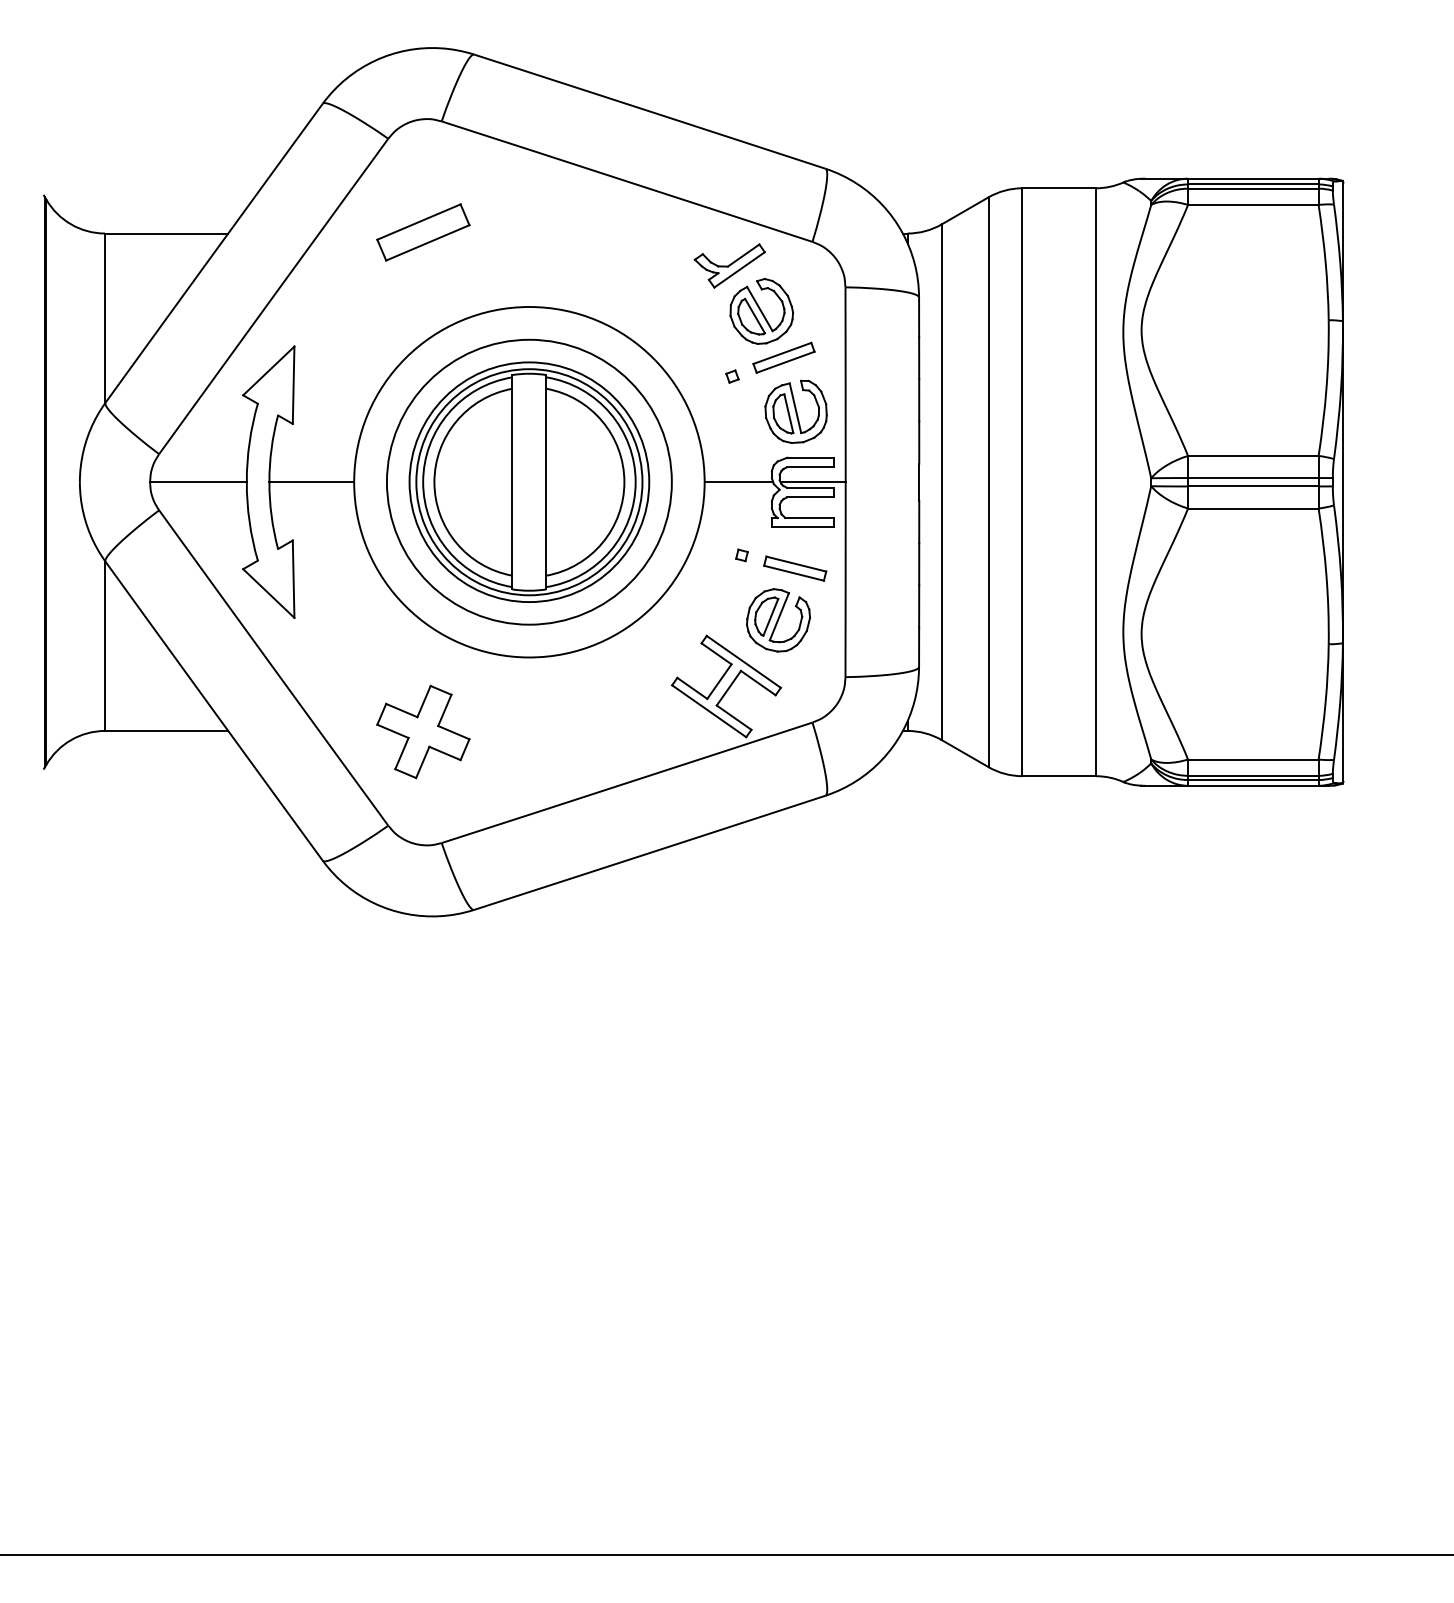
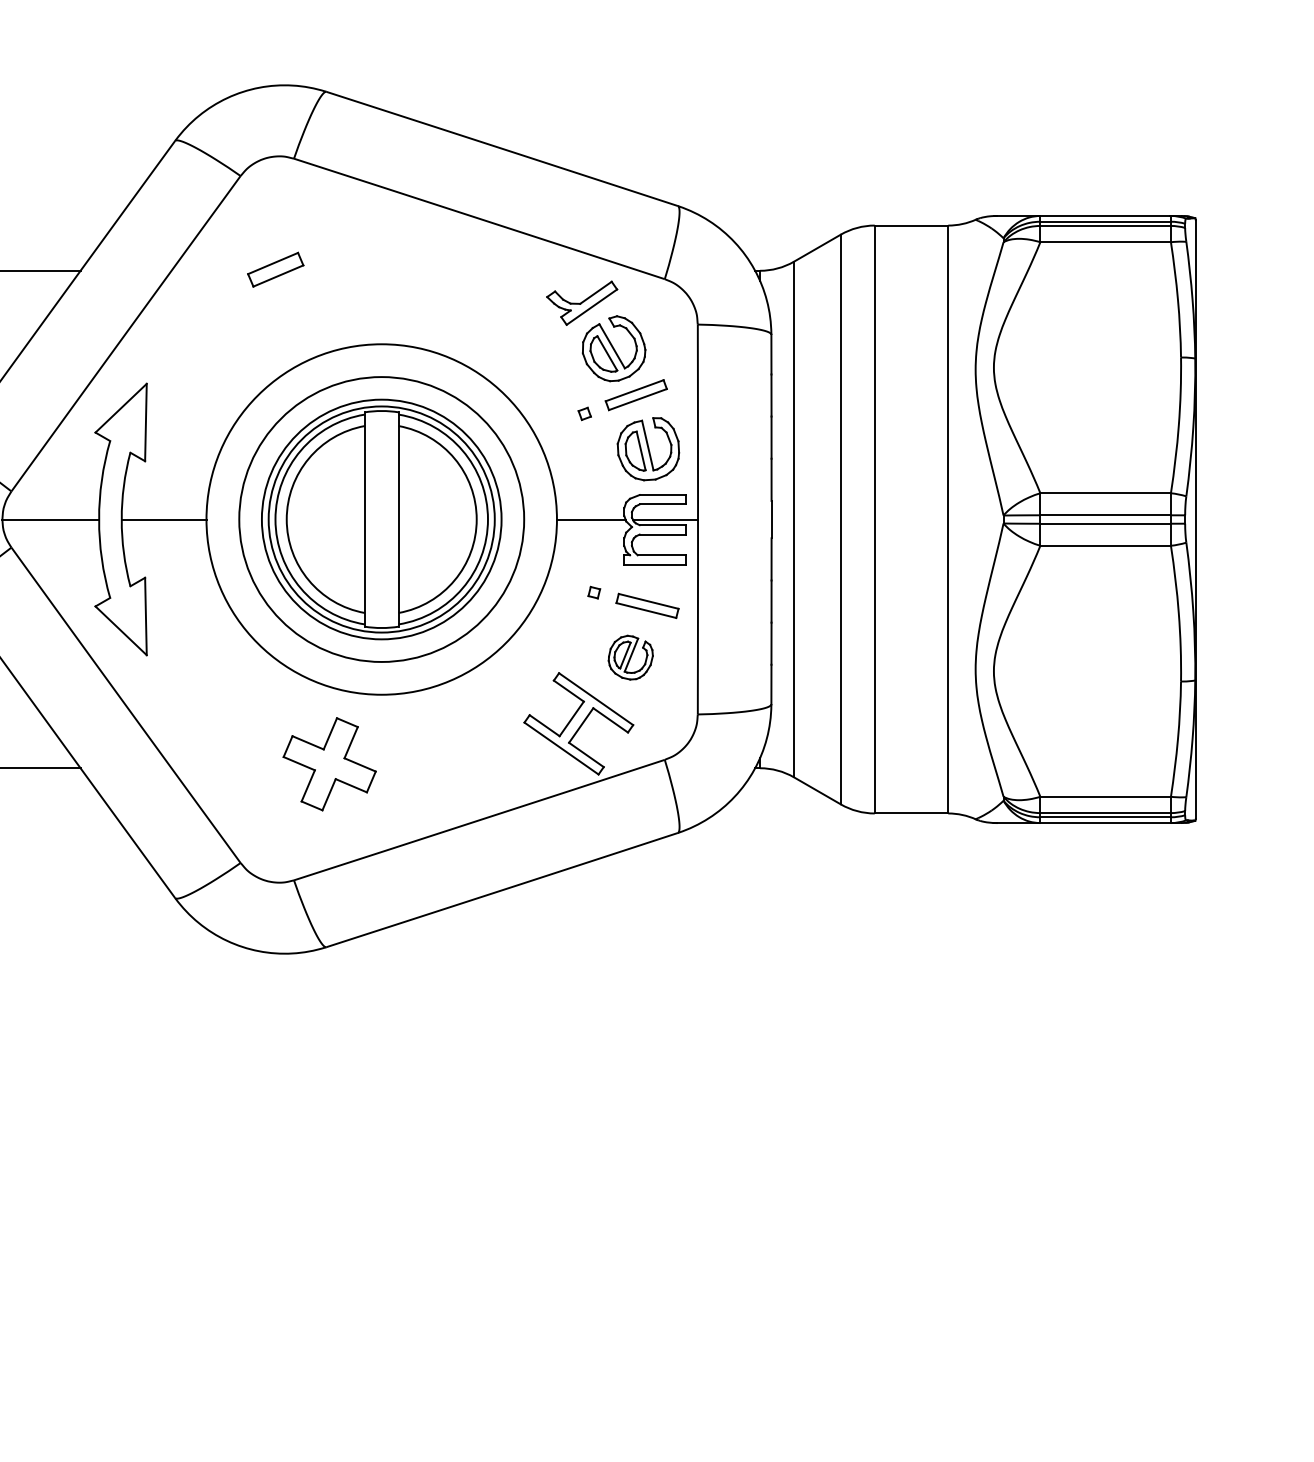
part: (423, 232) -> (275, 269), size x0.6
part: (778, 620) -> (630, 657), size x0.7
part: (423, 731) -> (329, 763), moved

